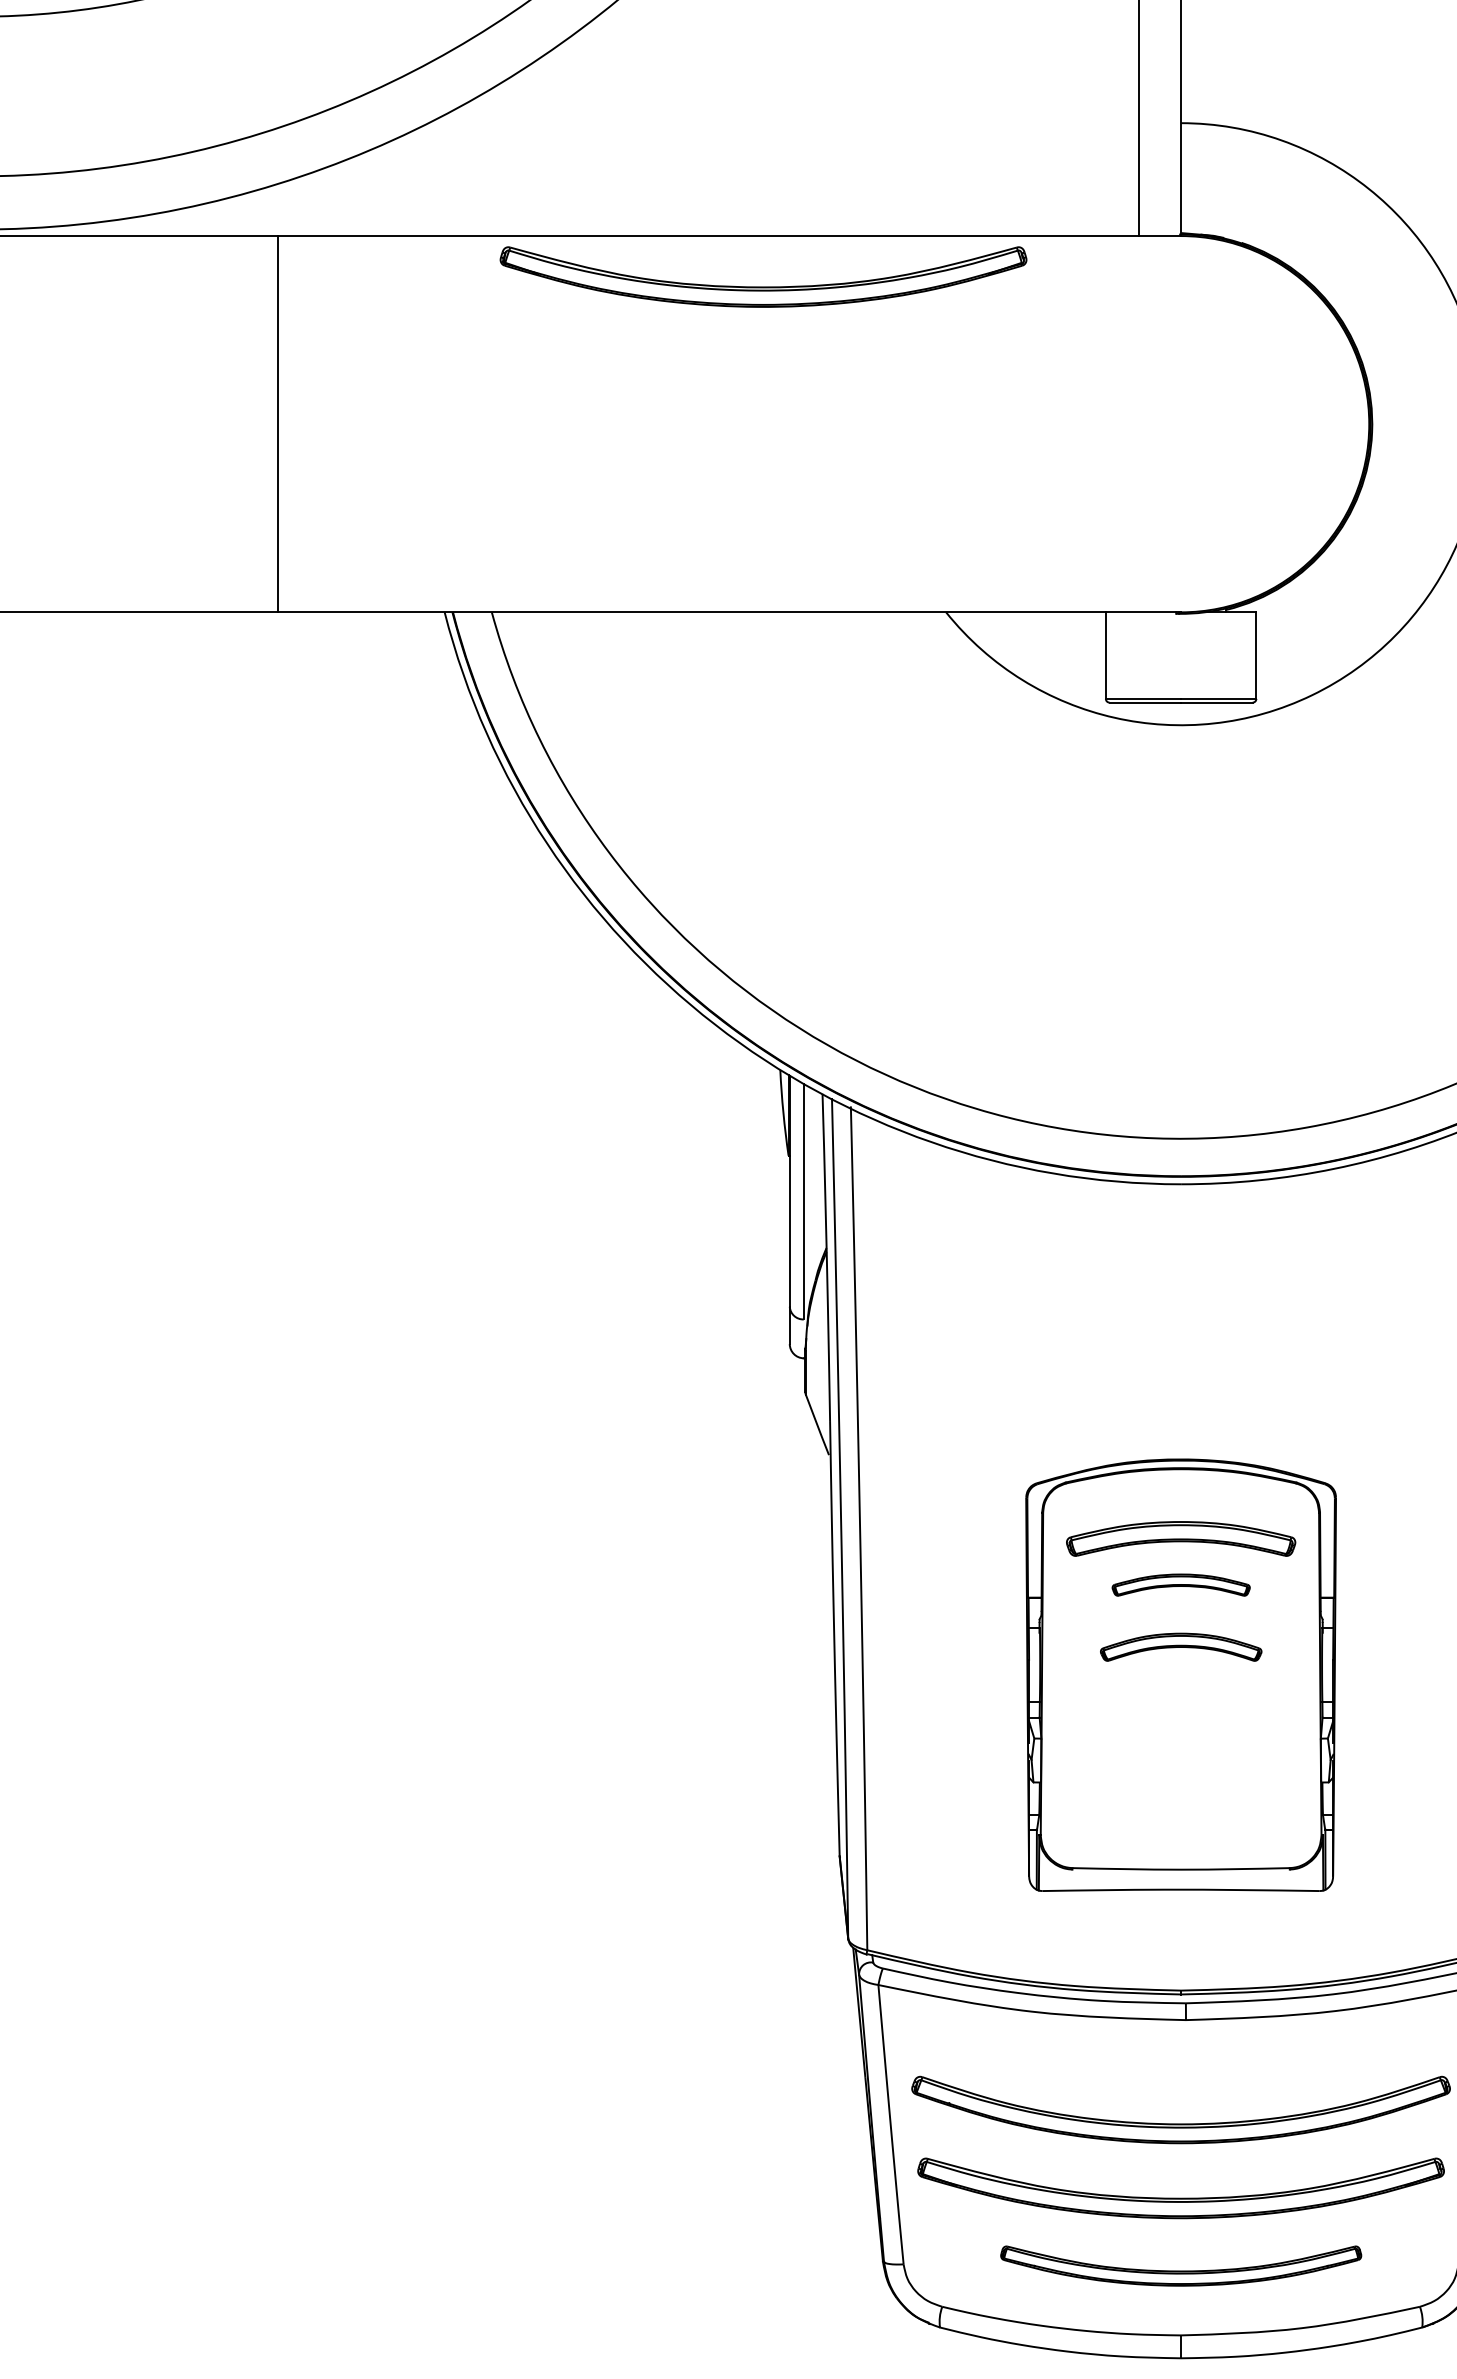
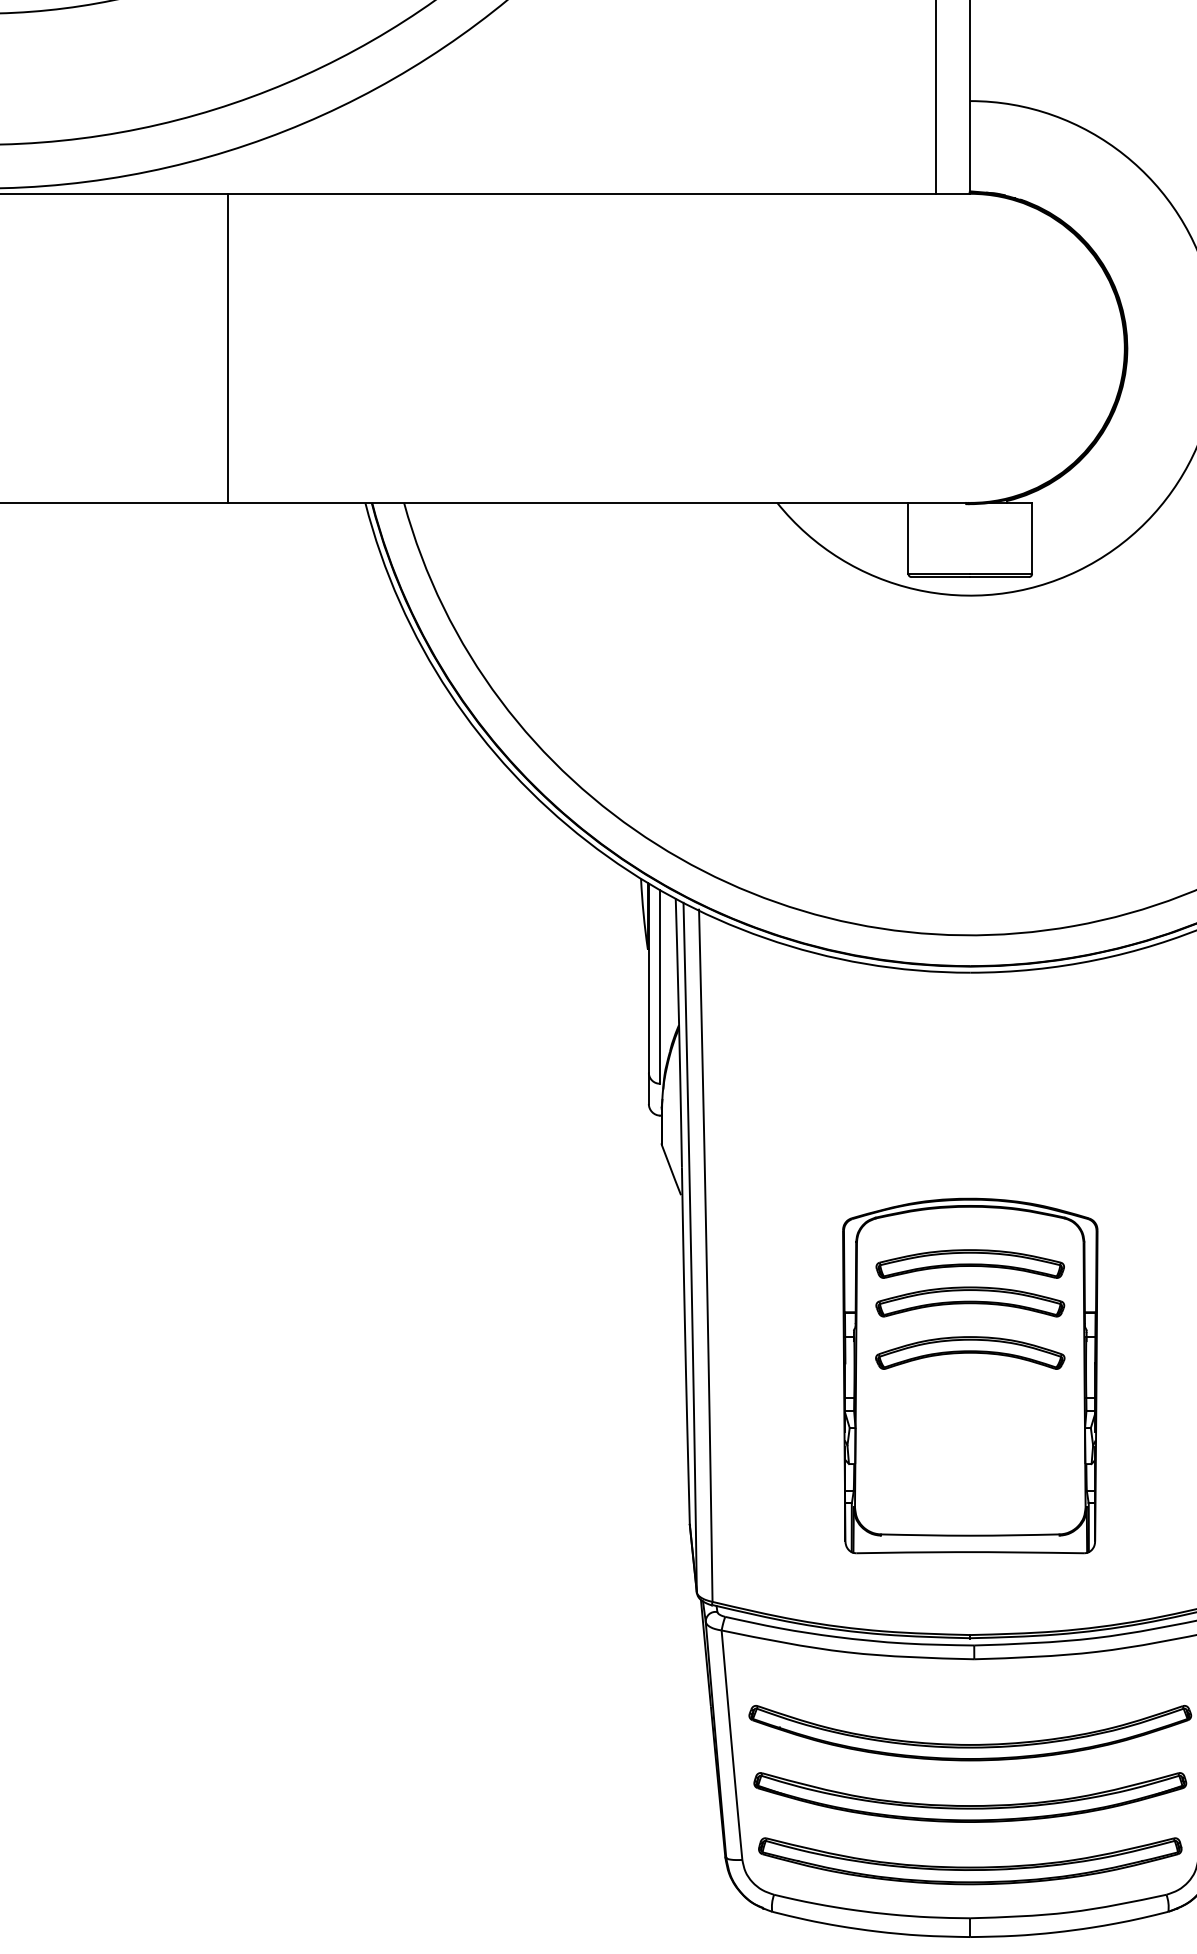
part: (763, 286) -> (627, 235), removed
part: (1181, 1584) -> (970, 1301), size x1.67
part: (1181, 1646) -> (970, 1352), size x1.43
part: (1181, 2266) -> (970, 1861), size x1.43

